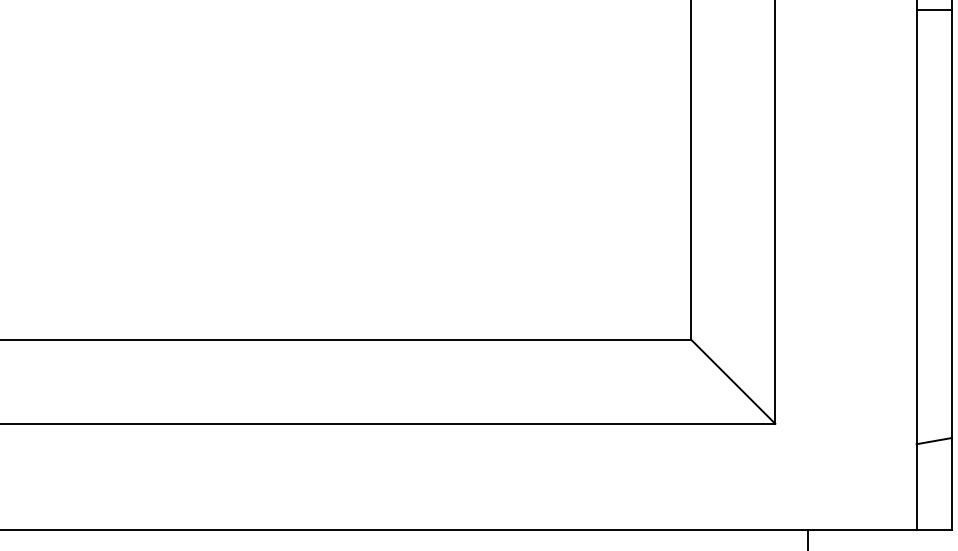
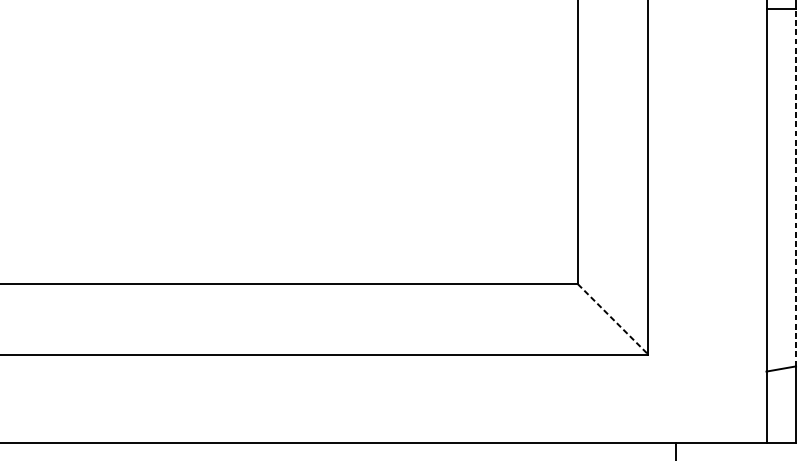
line: (951, 224) -> (795, 187), solid -> dashed
line: (733, 381) -> (613, 319), solid -> dashed

